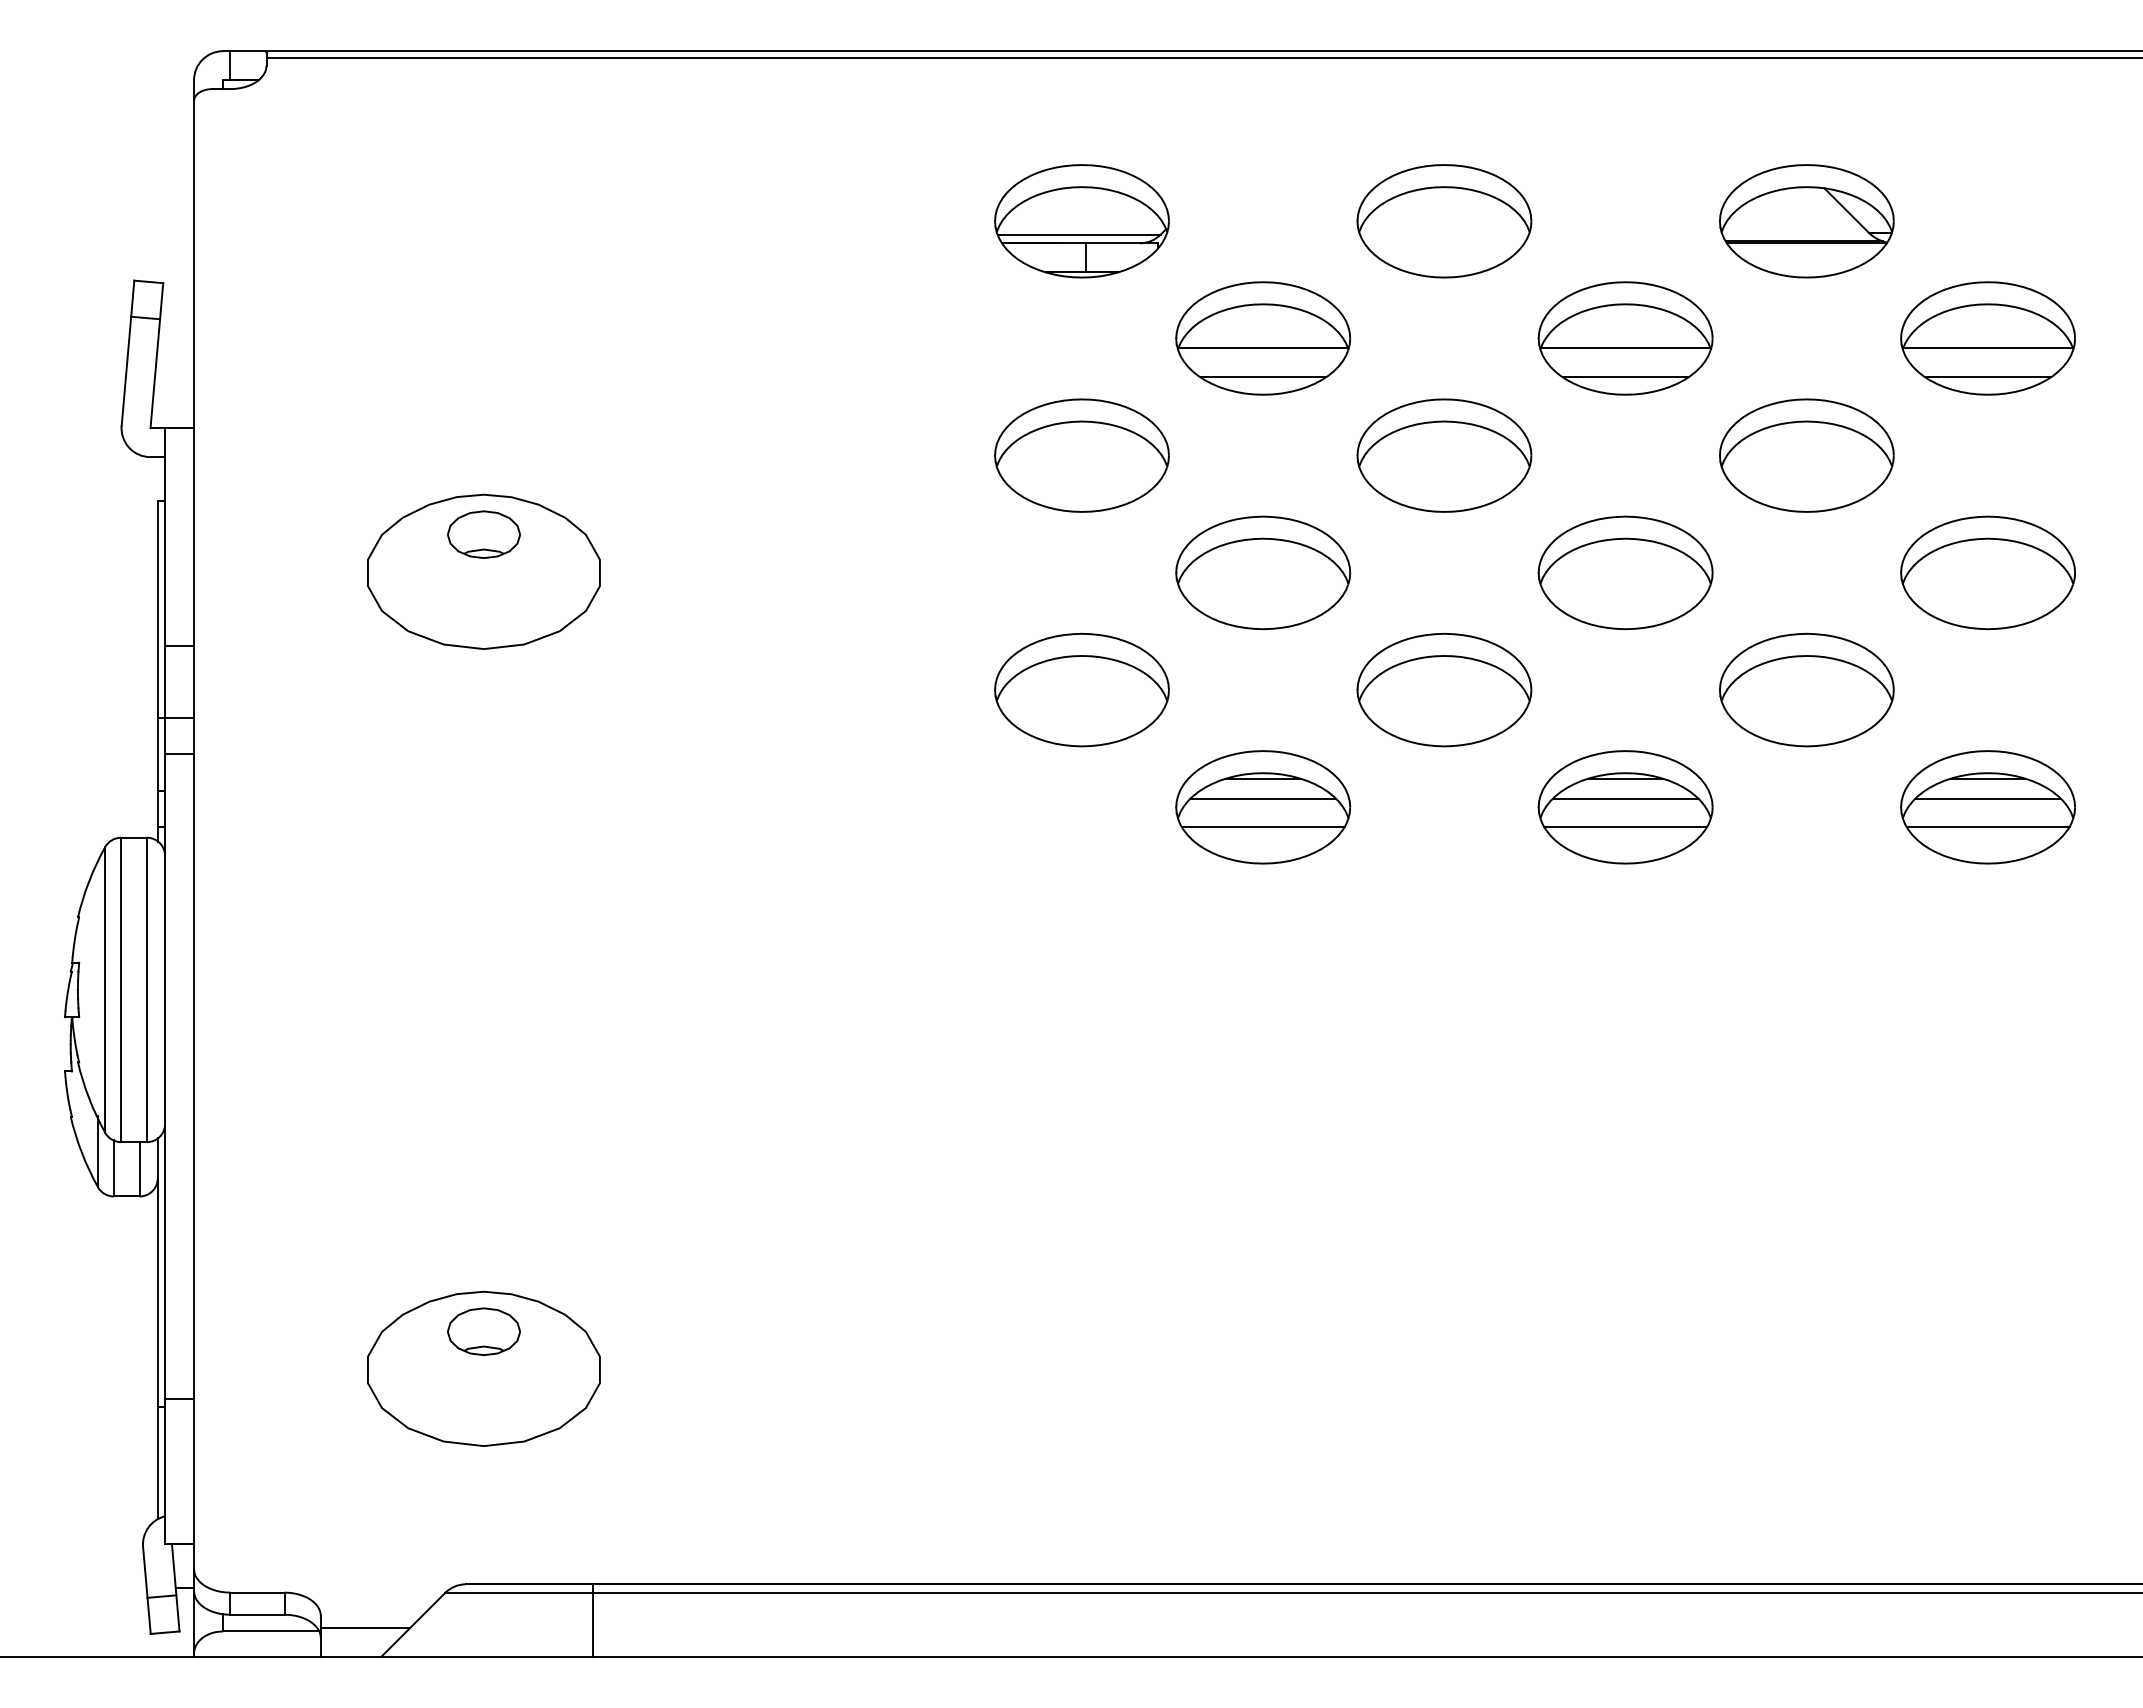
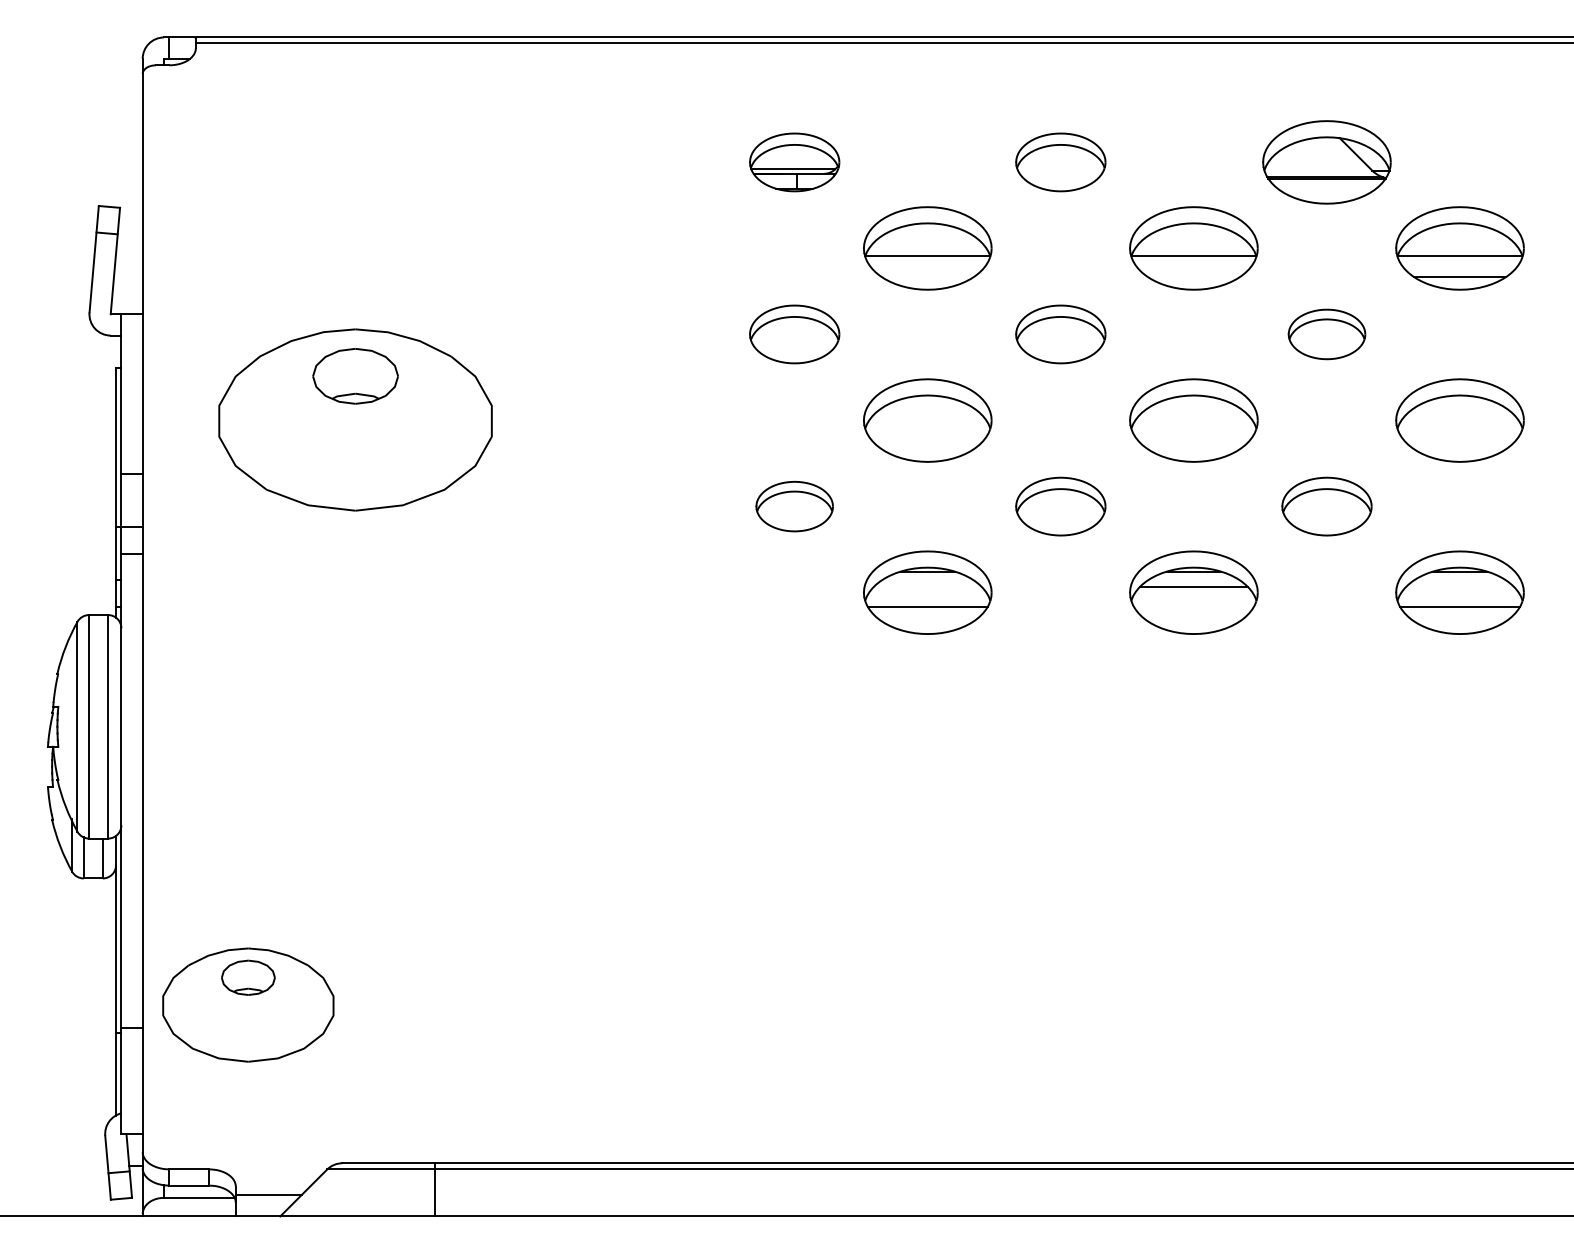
part: (1081, 221) -> (794, 162), size x0.7
part: (1444, 221) -> (1060, 162), size x0.7
line: (1262, 377) -> (927, 277), removed
line: (1625, 377) -> (1193, 277), removed
part: (1081, 455) -> (794, 334), size x0.7
part: (1444, 455) -> (1060, 334), size x0.7
part: (1806, 455) -> (1326, 334), size x0.6
part: (483, 571) -> (355, 419), size x1.6
part: (1081, 689) -> (794, 506), size x0.6
part: (1444, 689) -> (1060, 506), size x0.7
part: (1806, 689) -> (1326, 506), size x0.7
line: (1263, 799) -> (927, 586), removed
line: (1988, 799) -> (1460, 586), removed
line: (1625, 826) -> (1193, 606), removed
part: (483, 1368) -> (248, 1004), moved

